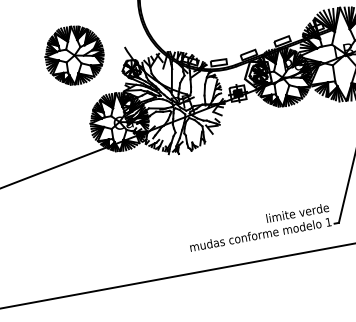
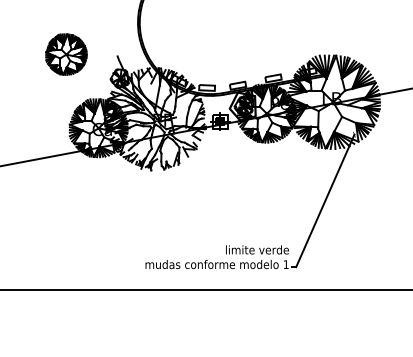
part: (74, 55) -> (66, 54), size x0.7

